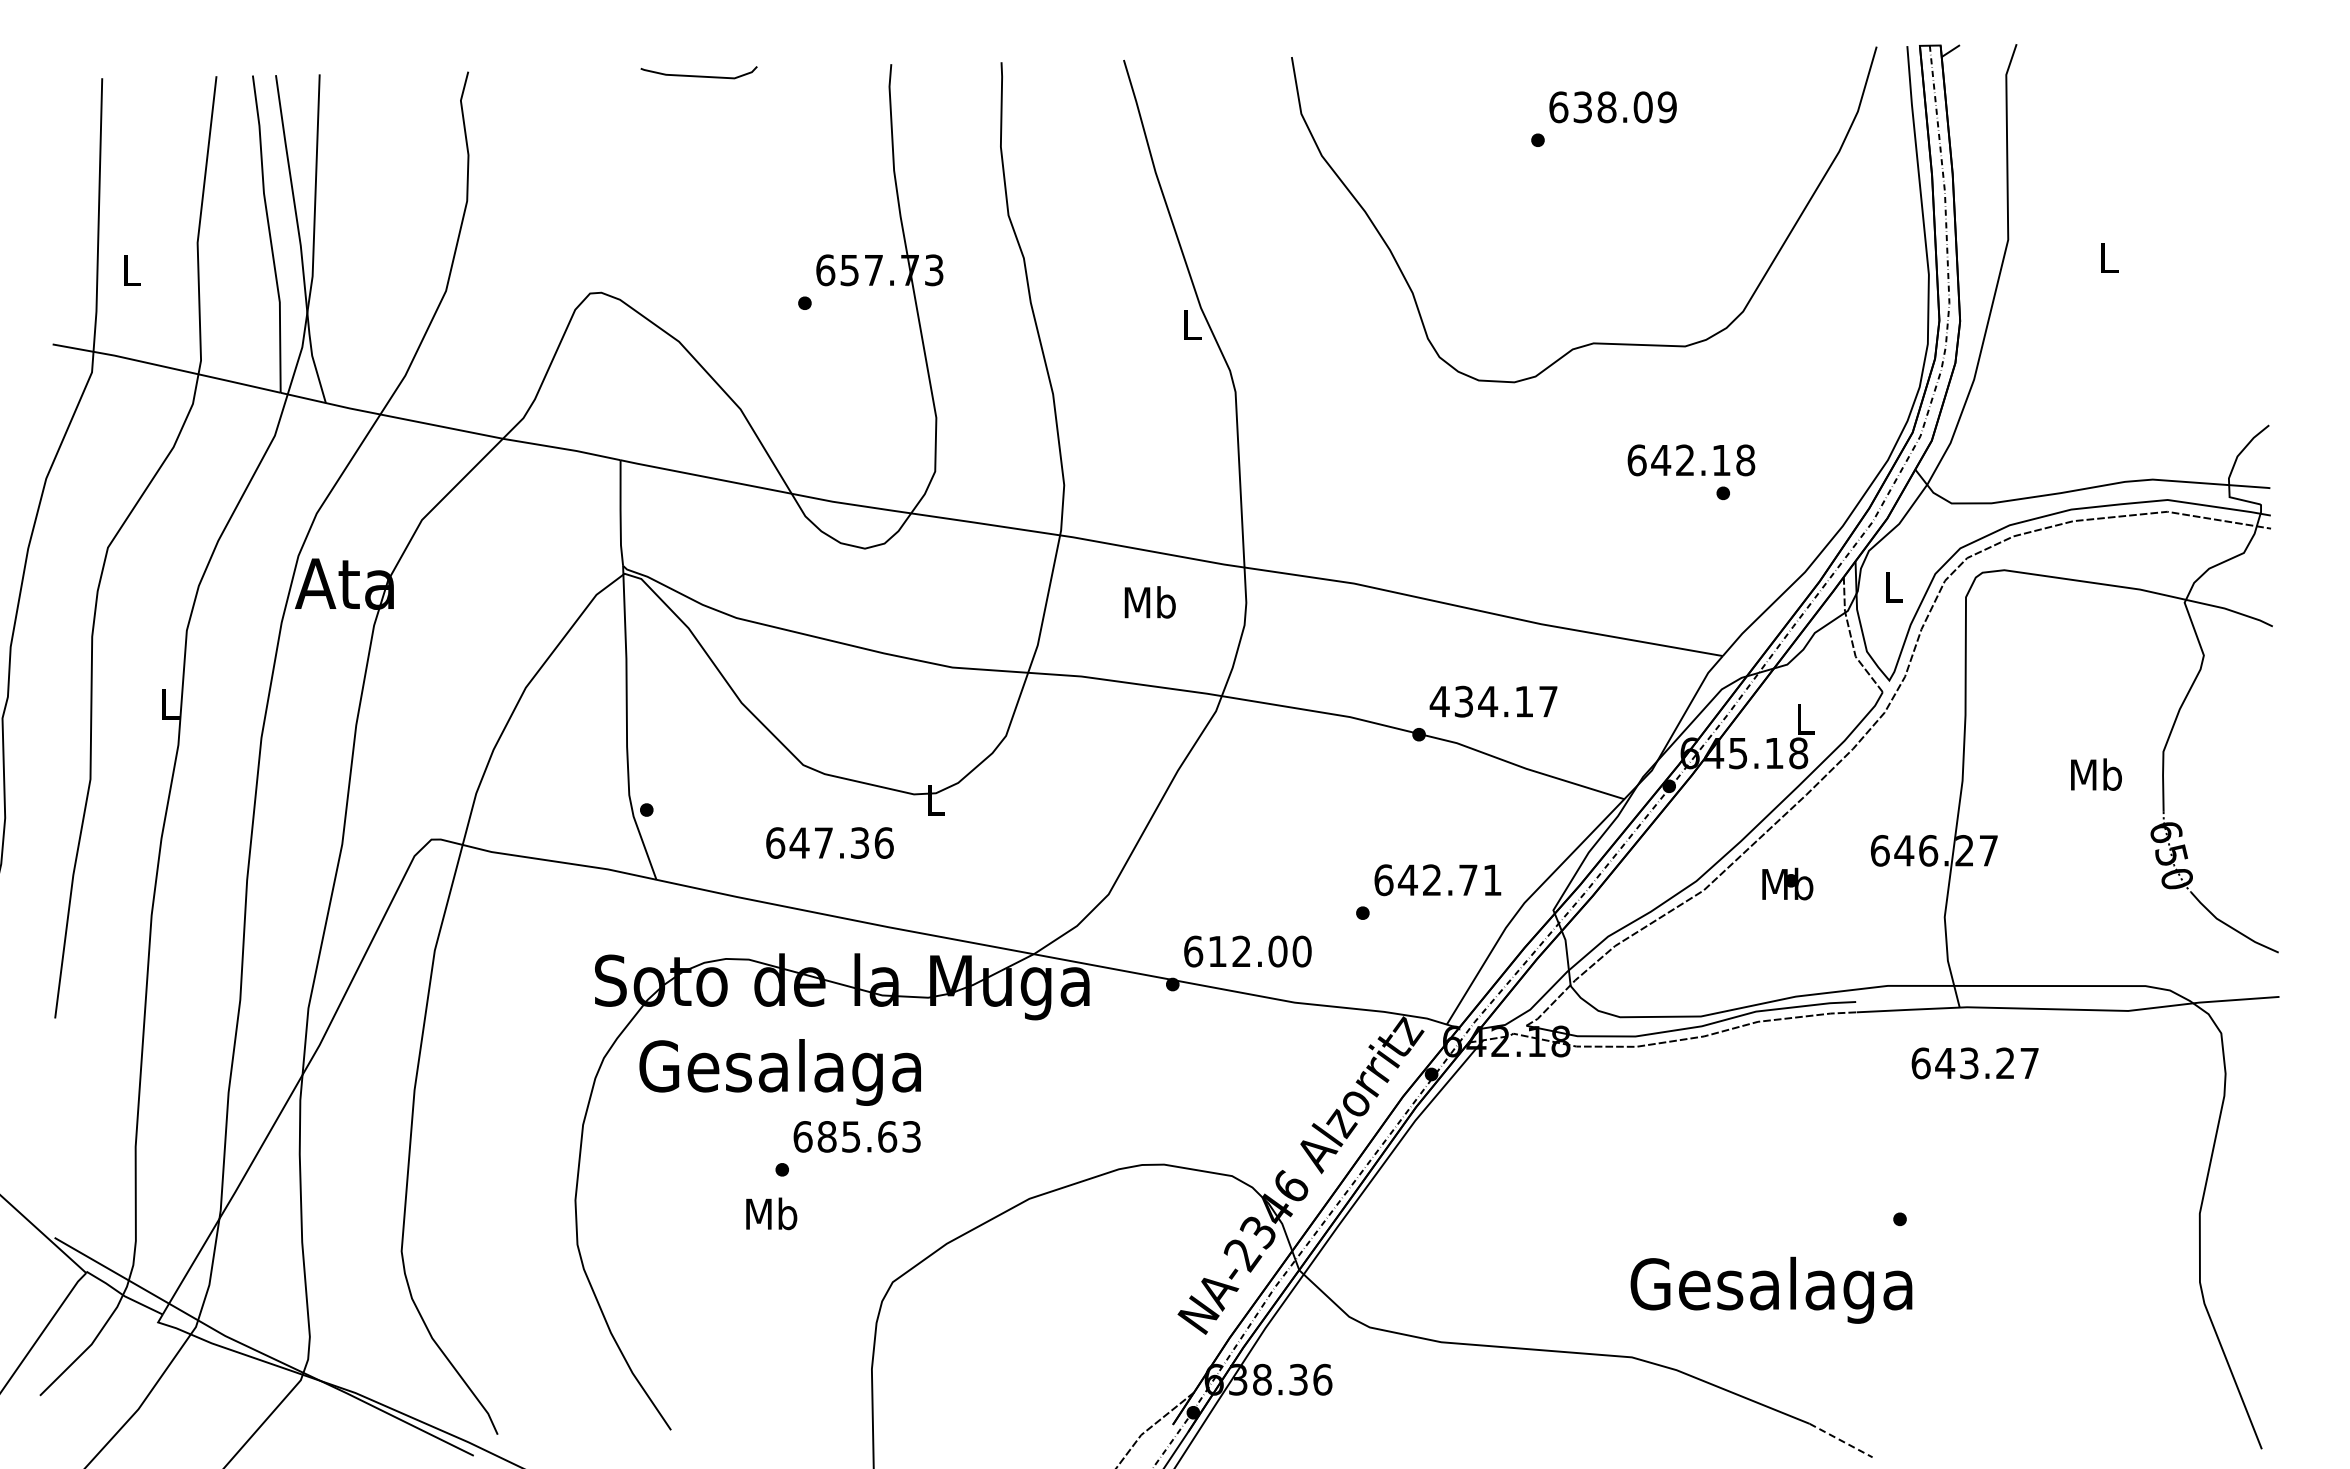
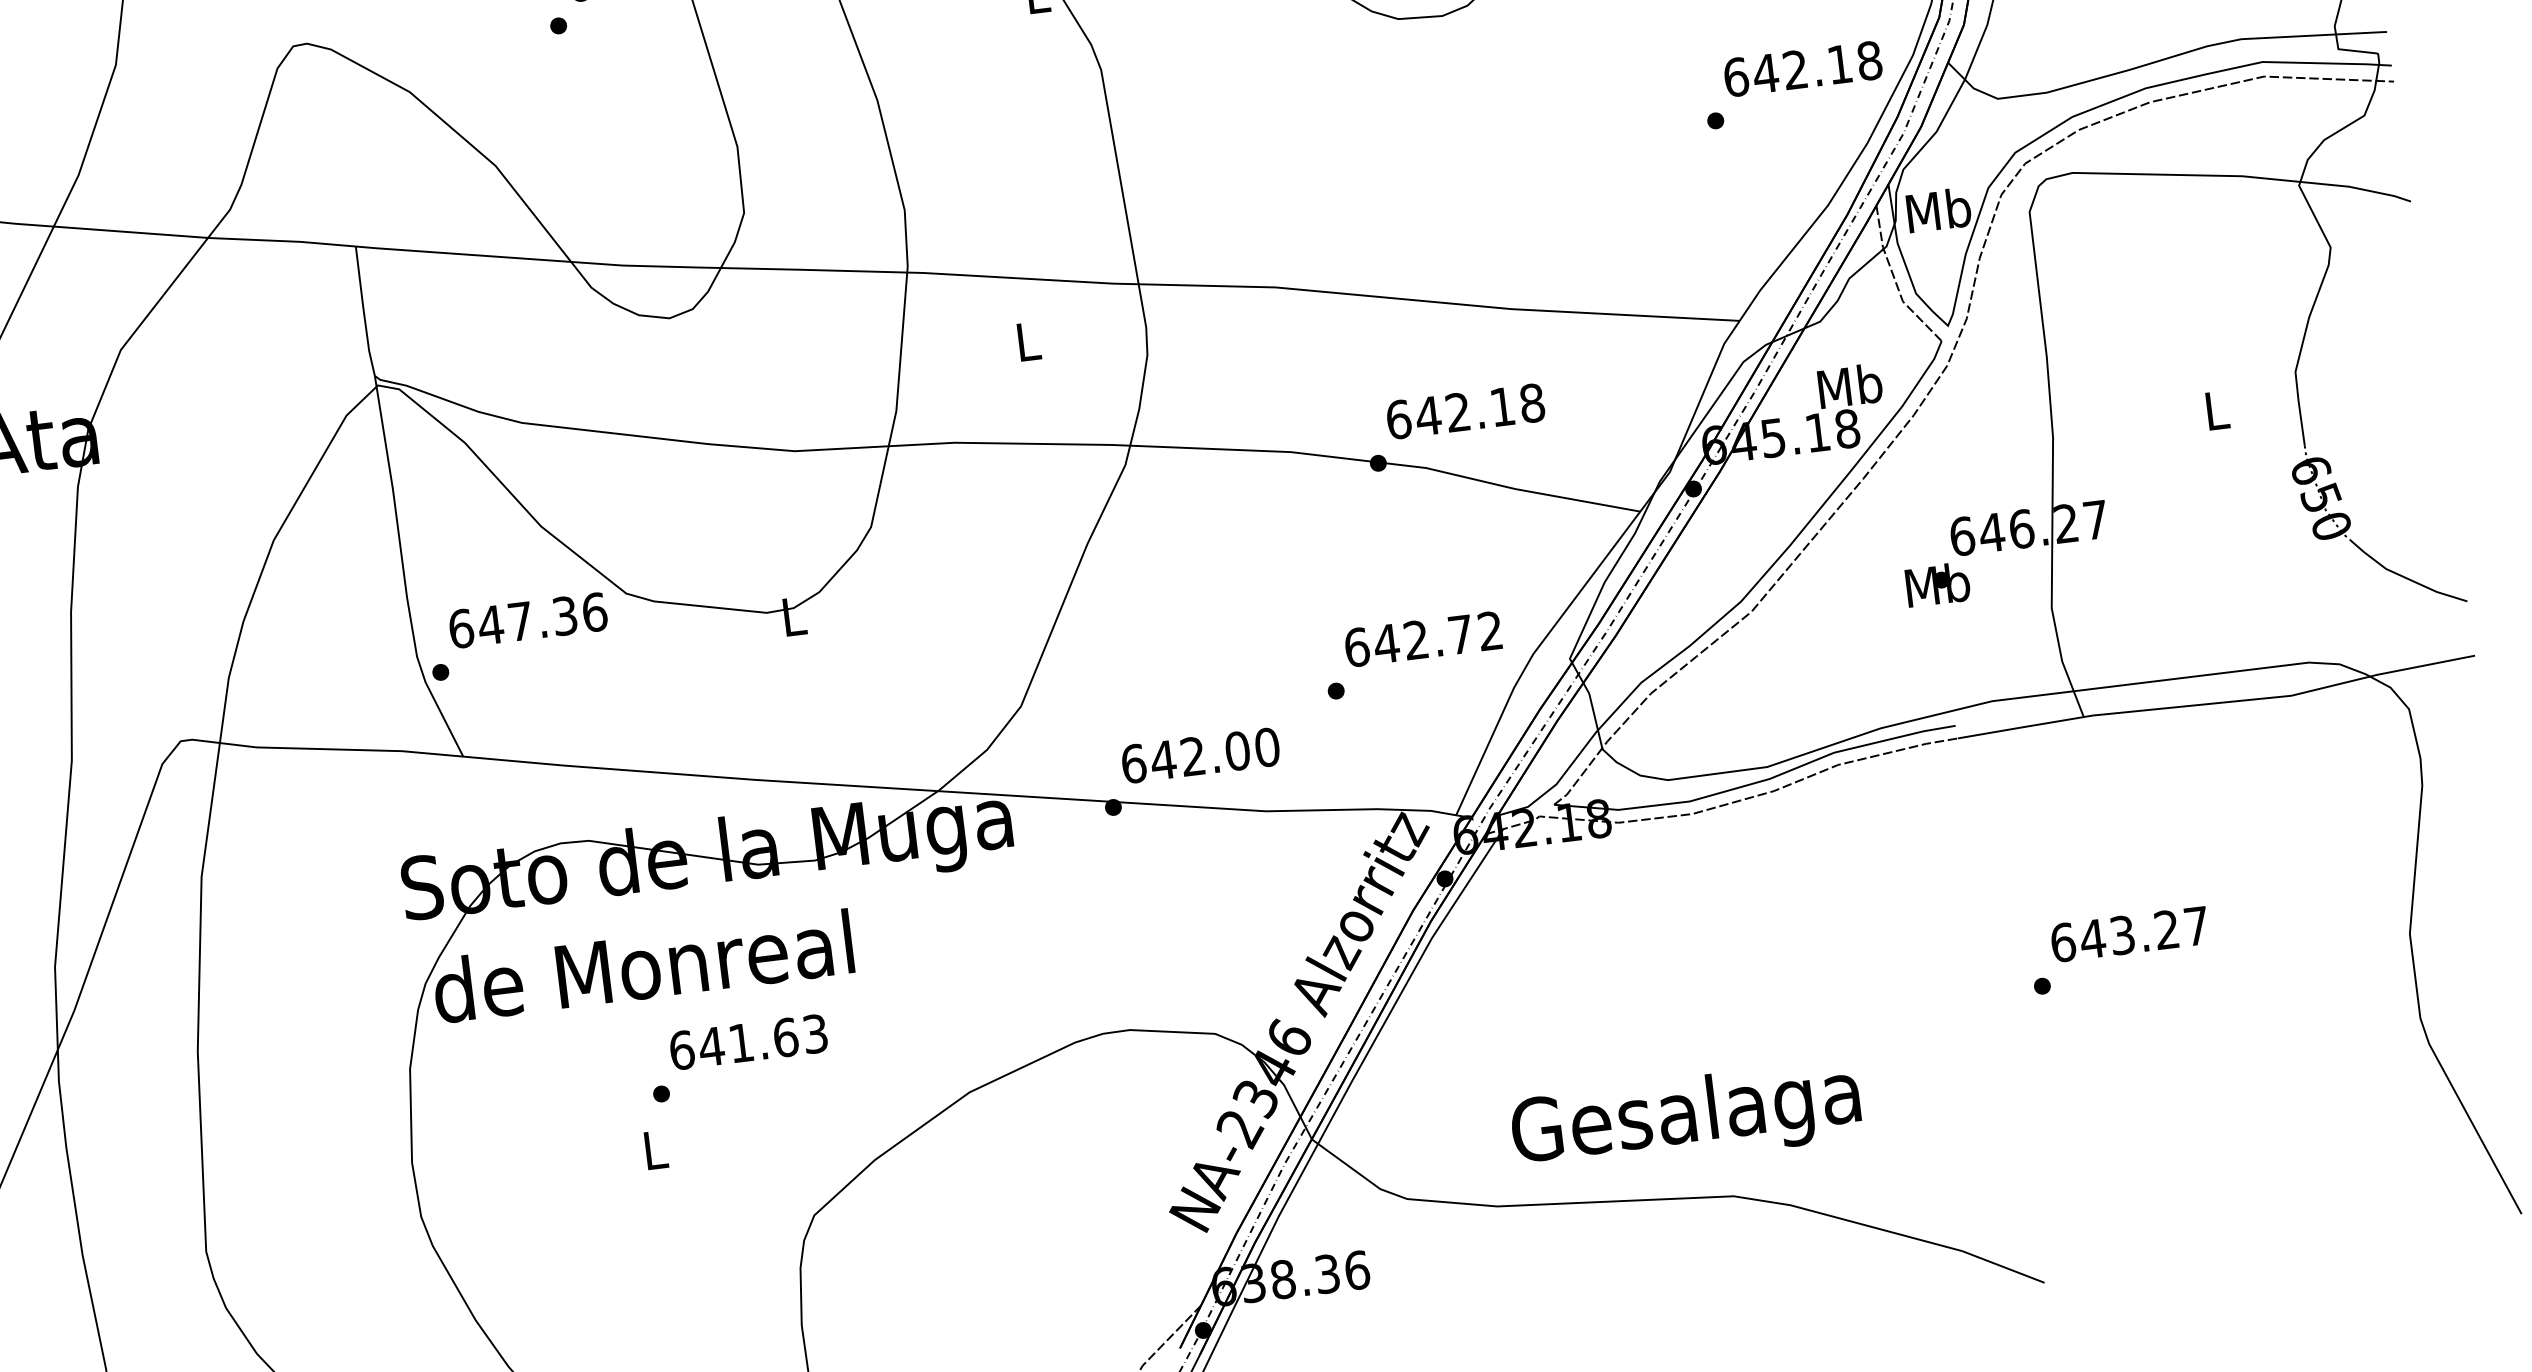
text: (1691, 460) -> (1803, 69), moved
text: (1893, 586) -> (1938, 209), L -> Mb
text: (1149, 602) -> (1027, 341), Mb -> L
text: (1493, 701) -> (1464, 411), 434.17 -> 642.18
text: (1804, 718) -> (1849, 385), L -> Mb
text: (2096, 774) -> (2216, 410), Mb -> L
text: (829, 842) -> (527, 619), moved
text: (1492, 879) -> (1490, 630), 642.71 -> 642.72
text: (1787, 883) -> (1937, 583), moved
text: (1217, 951) -> (1163, 760), 612.00 -> 642.00
text: (1974, 1063) -> (2128, 934), moved
text: (779, 1072) -> (643, 974), Gesalaga -> de Monreal
text: (838, 1136) -> (725, 1044), 685.63 -> 641.63
text: (771, 1213) -> (654, 1149), Mb -> L
text: (1771, 1289) -> (1686, 1117), moved
line: (1841, 1440) -> (2003, 1266), dashed -> solid

